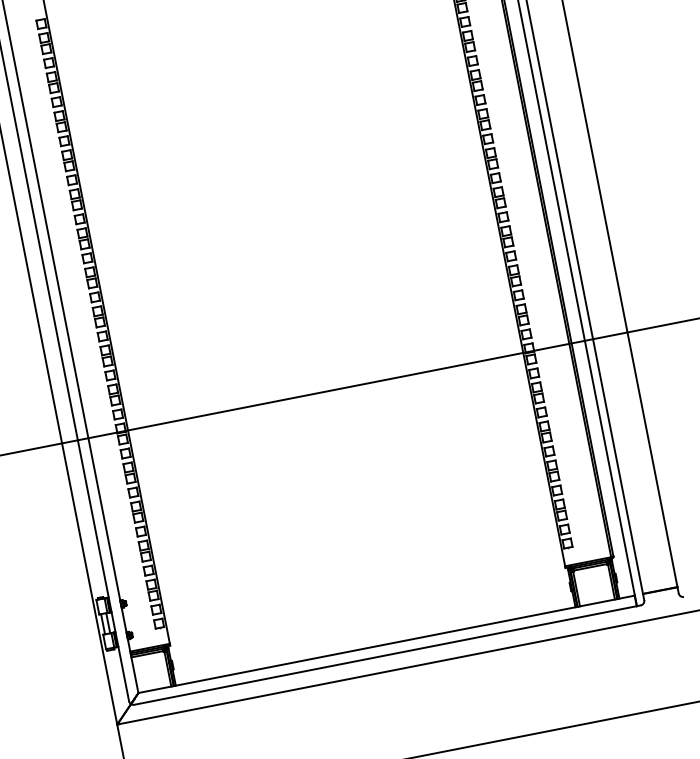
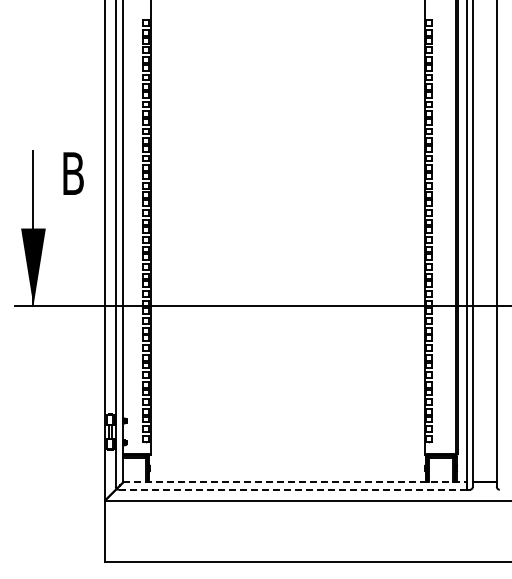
line: (387, 644) -> (295, 482), solid -> dashed
line: (386, 654) -> (293, 489), solid -> dashed

